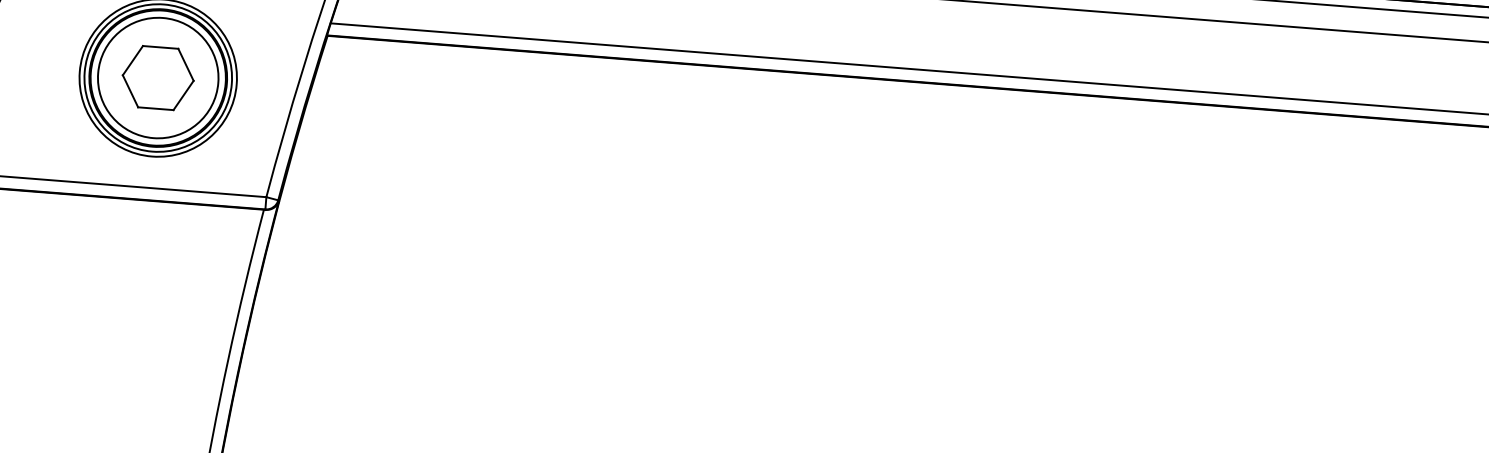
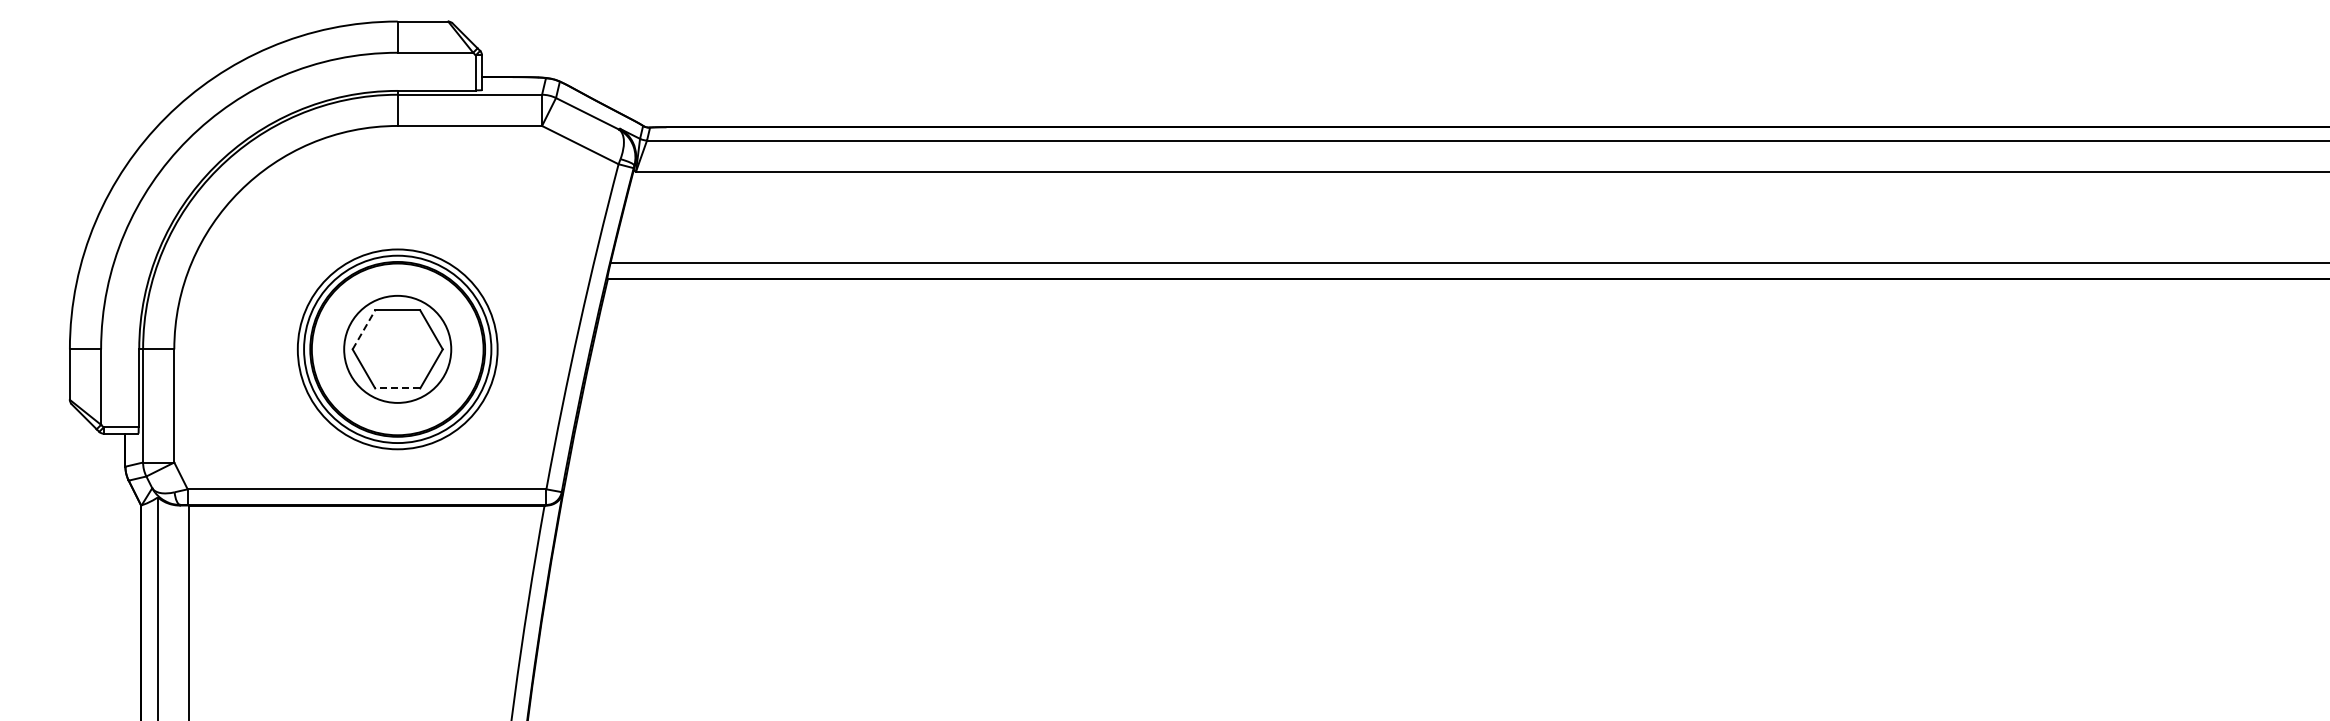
line: (132, 60) -> (363, 329), solid -> dashed
circle: (158, 77) -> (397, 348), size x0.7
line: (155, 108) -> (397, 388), solid -> dashed

